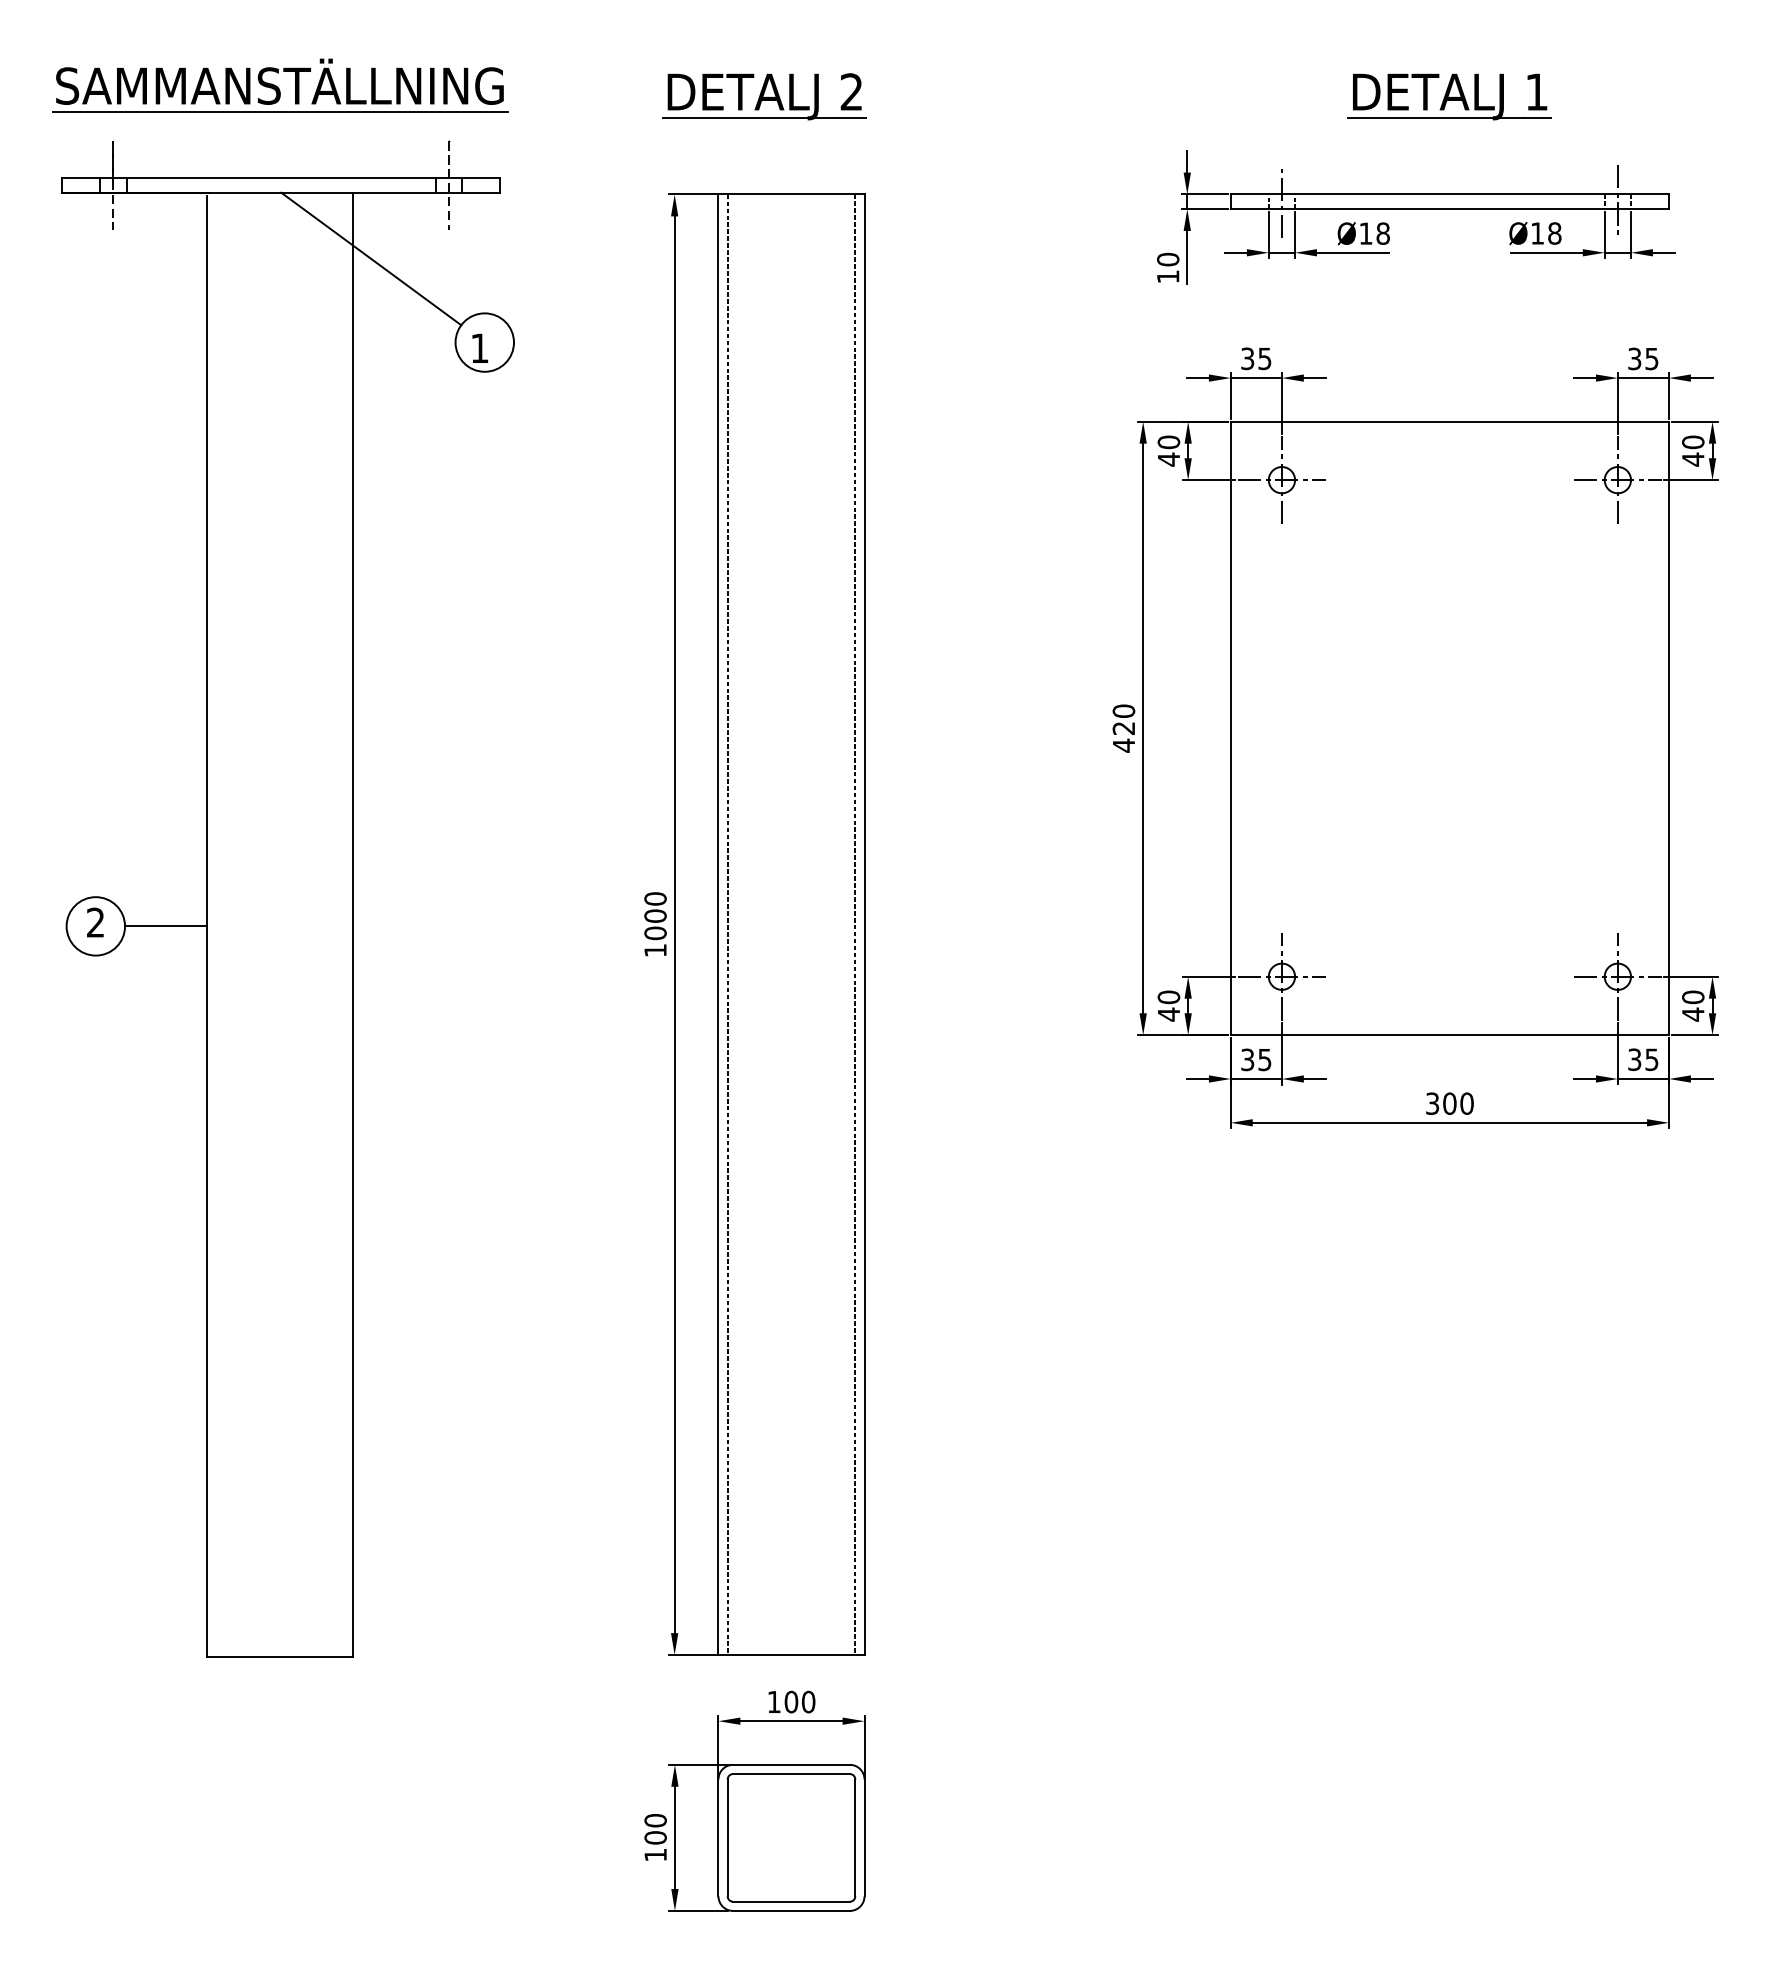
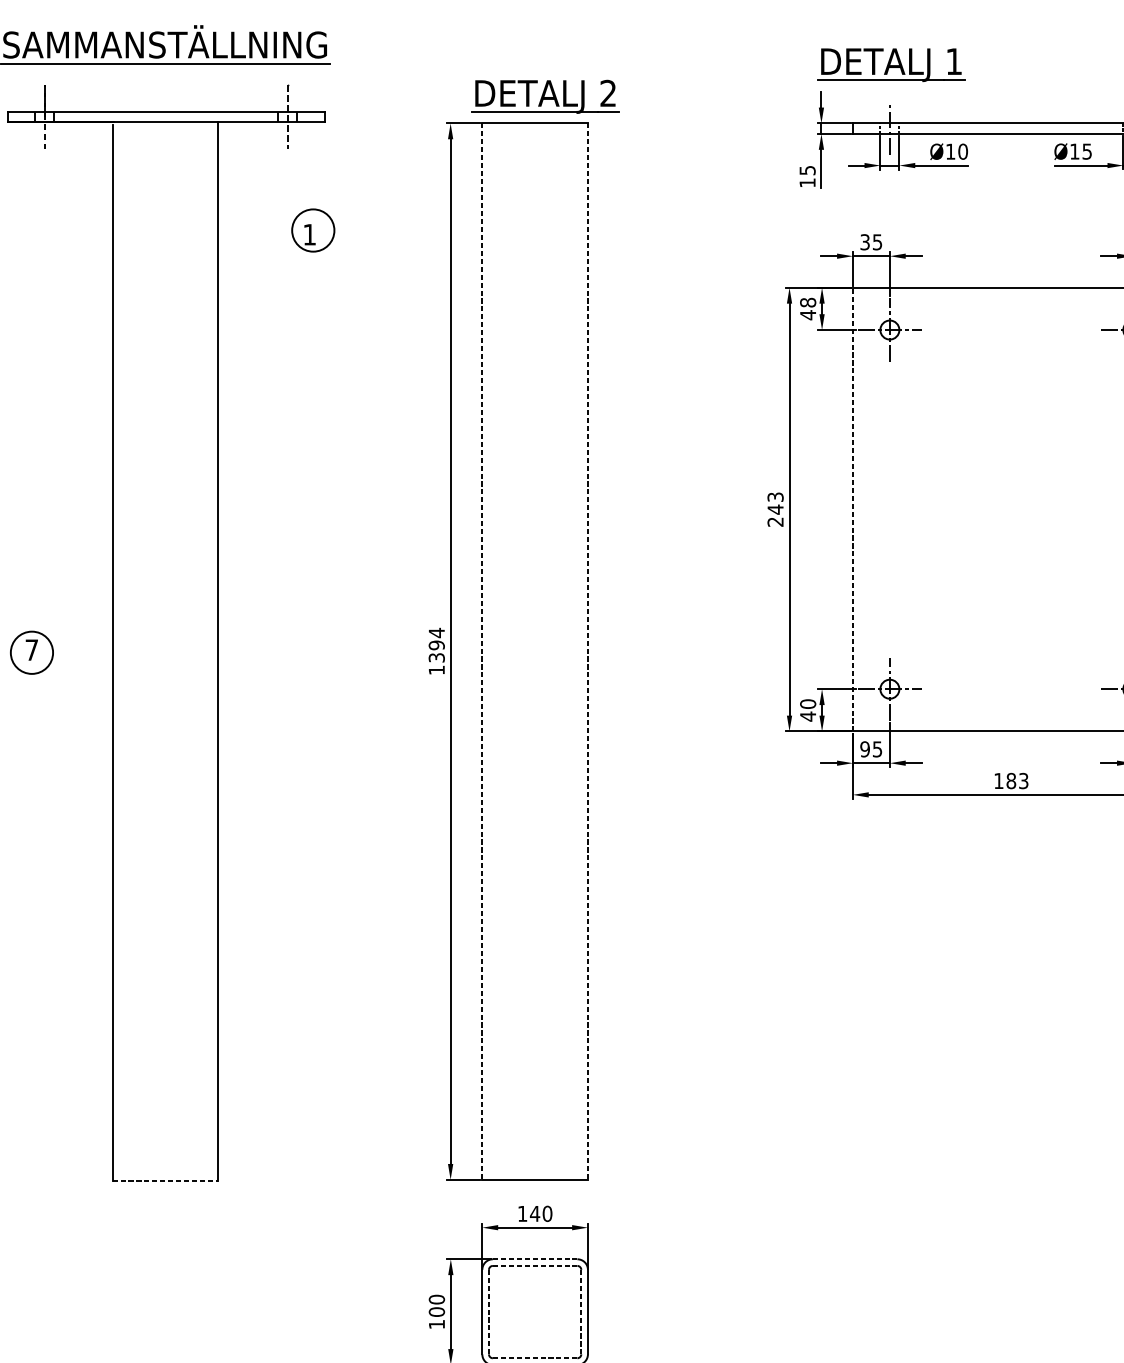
part: (764, 96) -> (545, 96), moved
part: (1449, 96) -> (891, 64), moved
text: (1382, 233) -> (962, 151), Ø18 -> Ø10
text: (1554, 233) -> (1087, 151), Ø18 -> Ø15
line: (371, 258) -> (231, 169), removed
text: (1167, 259) -> (807, 170), 10 -> 15
text: (1168, 442) -> (807, 302), 40 -> 48
text: (1123, 728) -> (775, 509), 420 -> 243
line: (1230, 728) -> (852, 509), solid -> dashed
text: (655, 915) -> (436, 644), 1000 -> 1394
text: (95, 922) -> (31, 649), 2 -> 7
line: (727, 924) -> (488, 651), removed
line: (855, 924) -> (581, 651), removed
line: (718, 925) -> (482, 652), solid -> dashed
line: (864, 925) -> (587, 652), solid -> dashed
line: (166, 926) -> (83, 652), removed
text: (1247, 1059) -> (864, 749), 35 -> 95
text: (1449, 1103) -> (1011, 780), 300 -> 183
line: (280, 1656) -> (165, 1180), solid -> dashed
text: (791, 1701) -> (535, 1213), 100 -> 140
line: (791, 1764) -> (535, 1259), solid -> dashed
line: (791, 1774) -> (535, 1266), solid -> dashed
line: (727, 1837) -> (488, 1311), solid -> dashed
line: (855, 1838) -> (581, 1312), solid -> dashed
line: (790, 1901) -> (534, 1358), solid -> dashed

